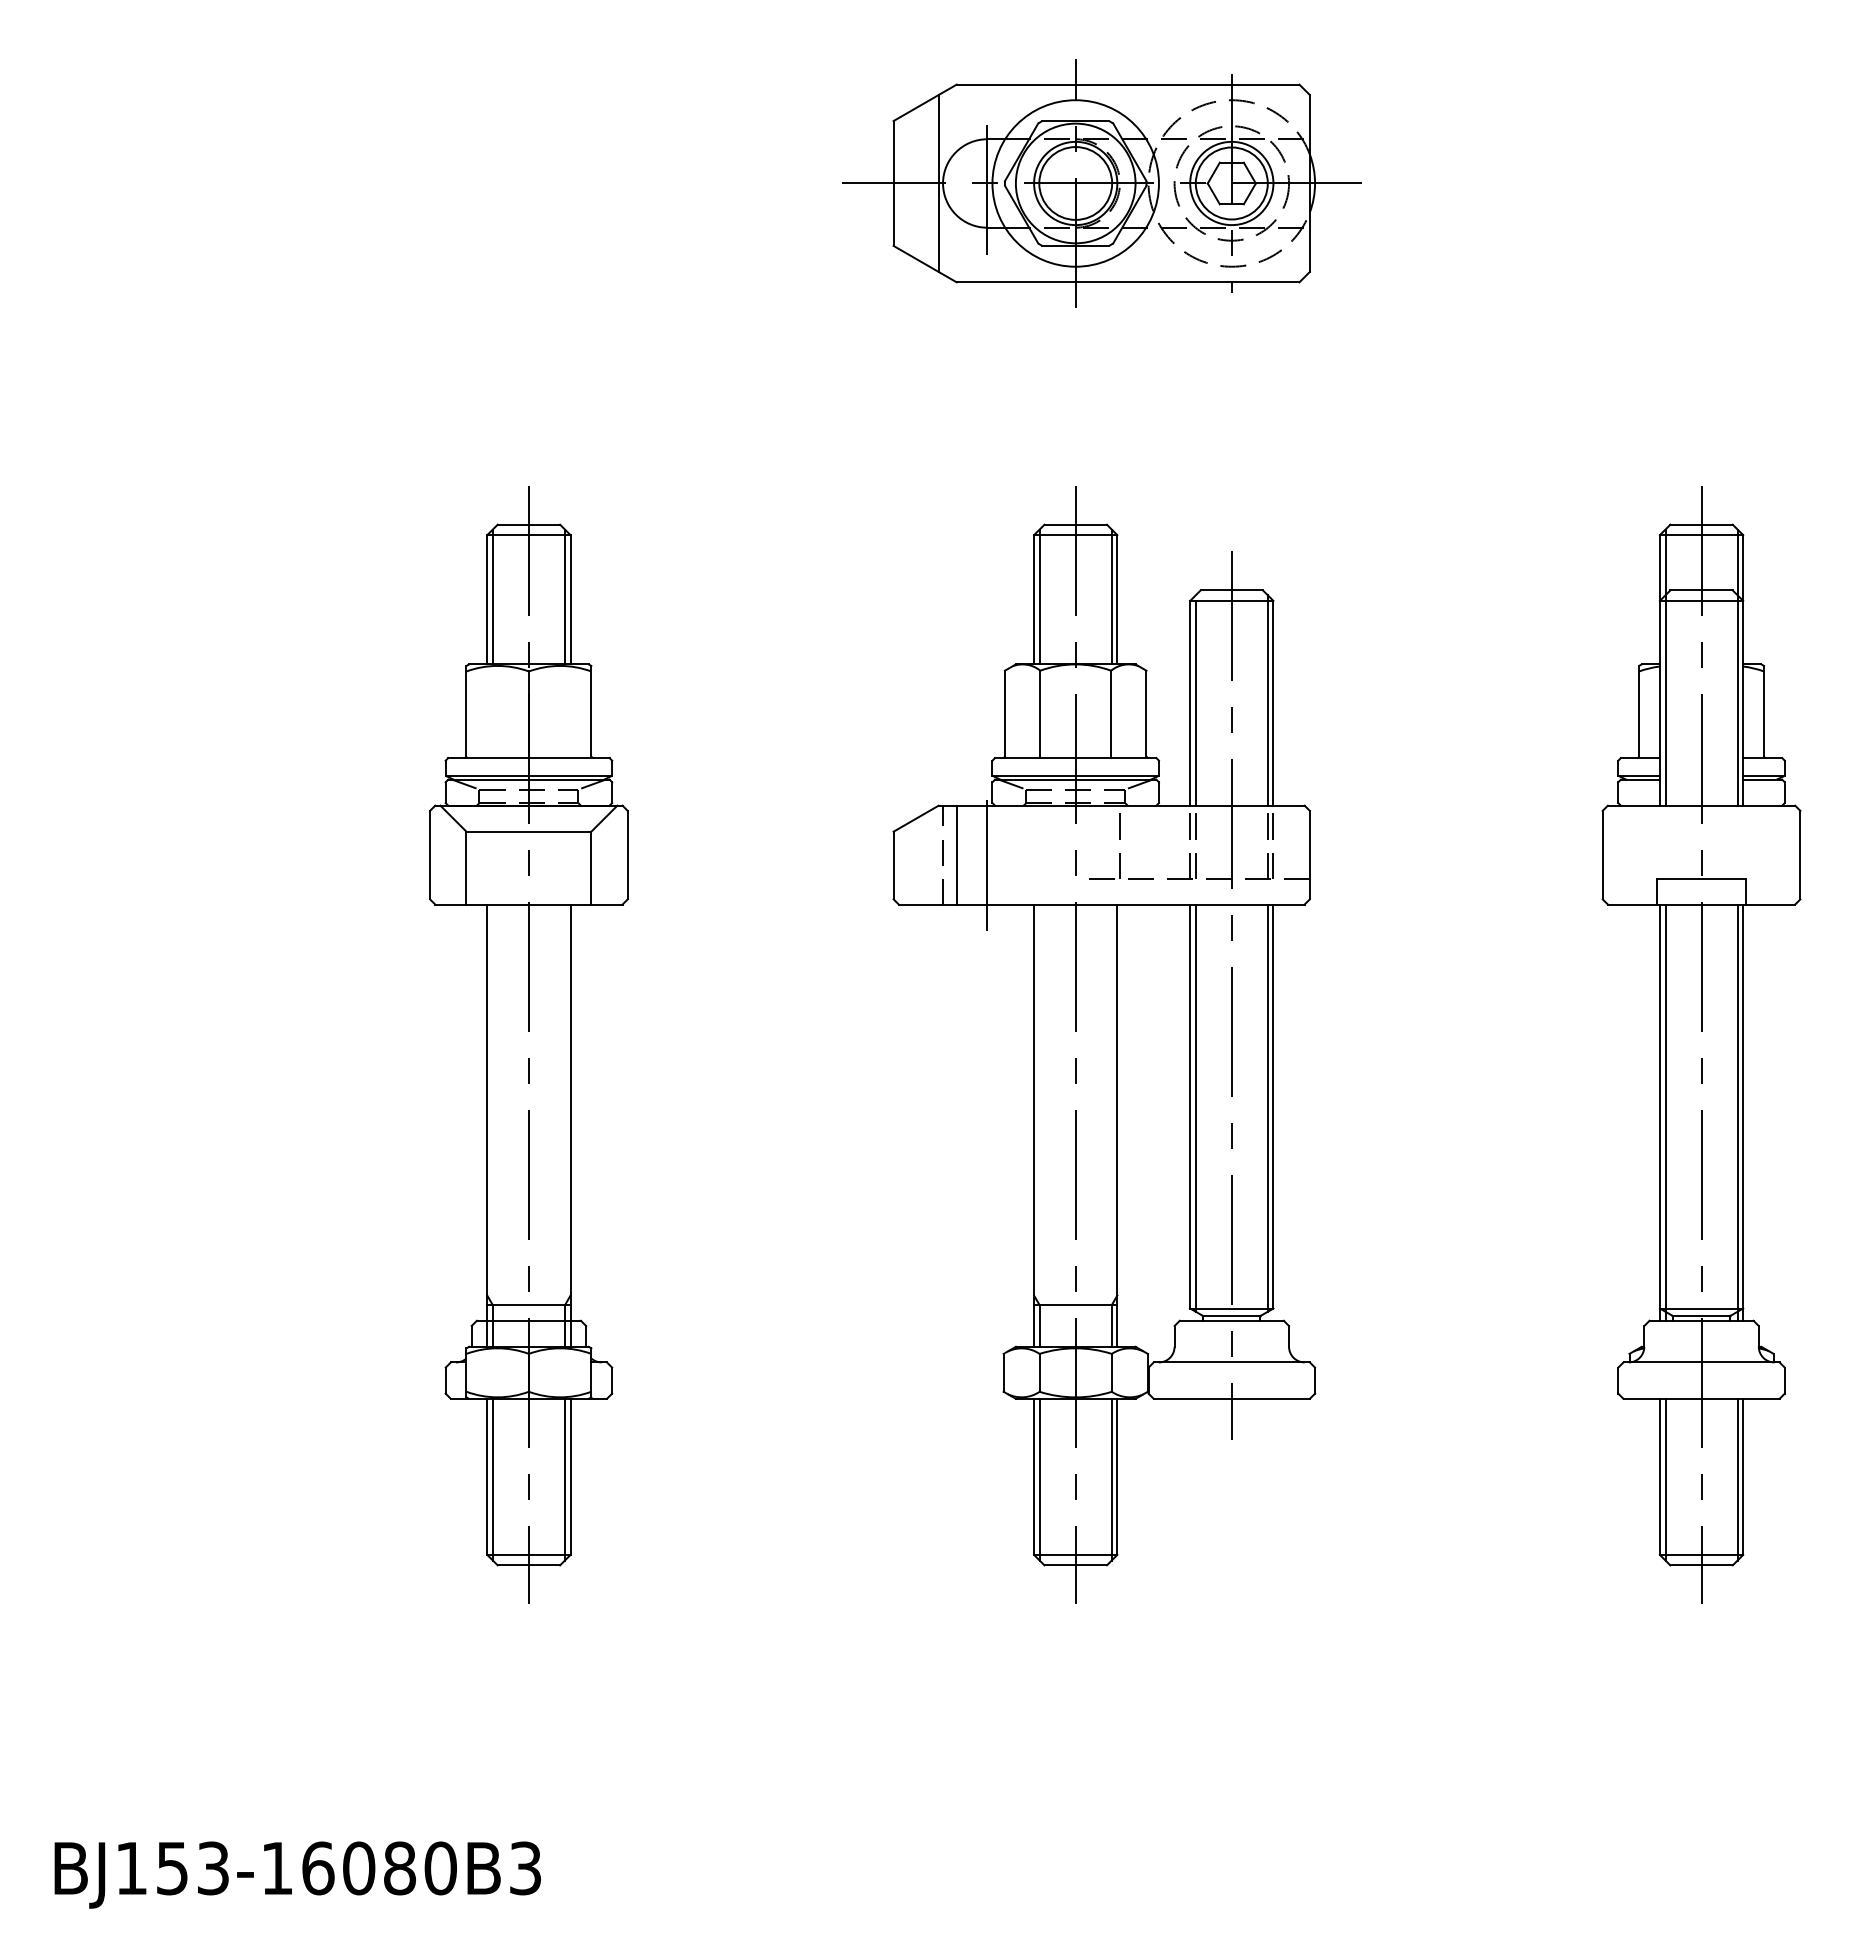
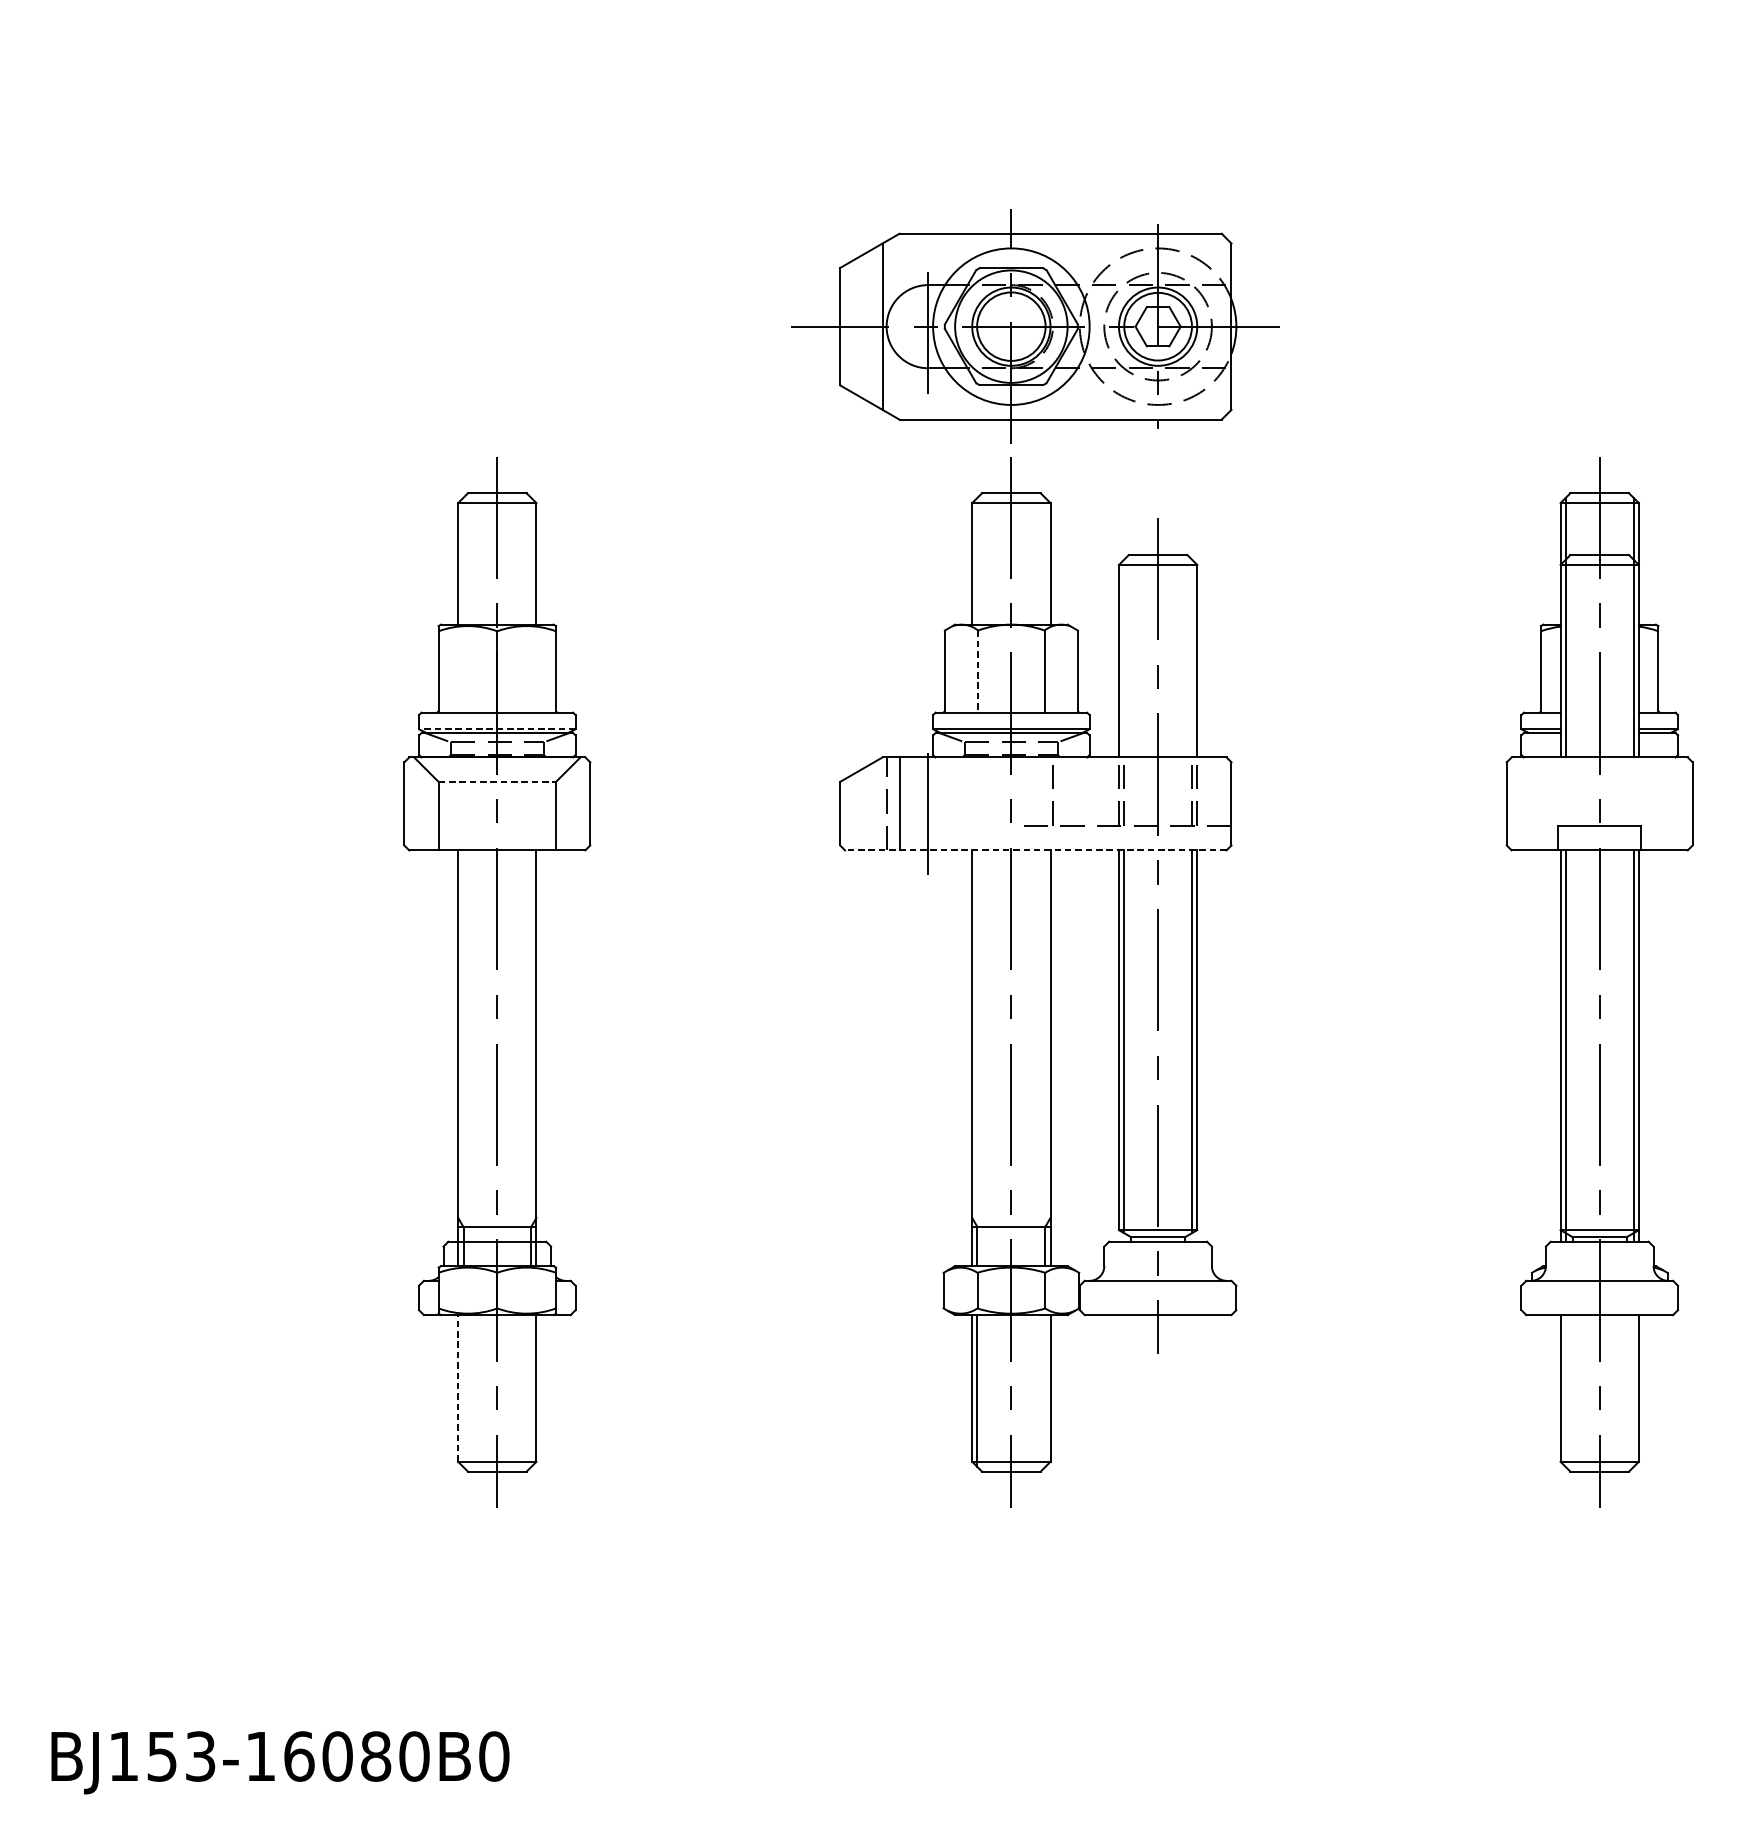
part: (1101, 183) -> (1035, 326), moved
line: (492, 596) -> (463, 560), removed
line: (564, 596) -> (530, 560), removed
line: (1039, 596) -> (977, 560), removed
line: (1111, 596) -> (1045, 560), removed
line: (1267, 700) -> (1191, 658), removed
line: (1195, 702) -> (1123, 660), removed
line: (1040, 714) -> (978, 671), solid -> dashed
line: (528, 775) -> (496, 729), solid -> dashed
line: (529, 831) -> (497, 781), solid -> dashed
line: (1101, 904) -> (1035, 850), solid -> dashed
line: (487, 1476) -> (458, 1388), solid -> dashed
line: (492, 1479) -> (463, 1390), removed
line: (564, 1479) -> (530, 1390), removed
line: (1111, 1479) -> (1045, 1390), removed
line: (1665, 1479) -> (1565, 1390), removed
line: (1737, 1479) -> (1633, 1390), removed
text: (525, 1868) -> (494, 1756), BJ153-16080B3 -> BJ153-16080B0

